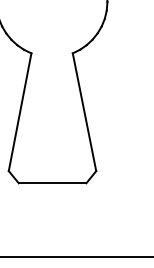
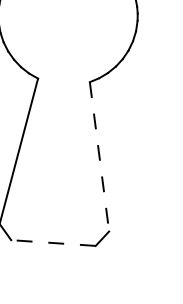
line: (84, 112) -> (99, 157), solid -> dashed
line: (52, 183) -> (53, 243), solid -> dashed

